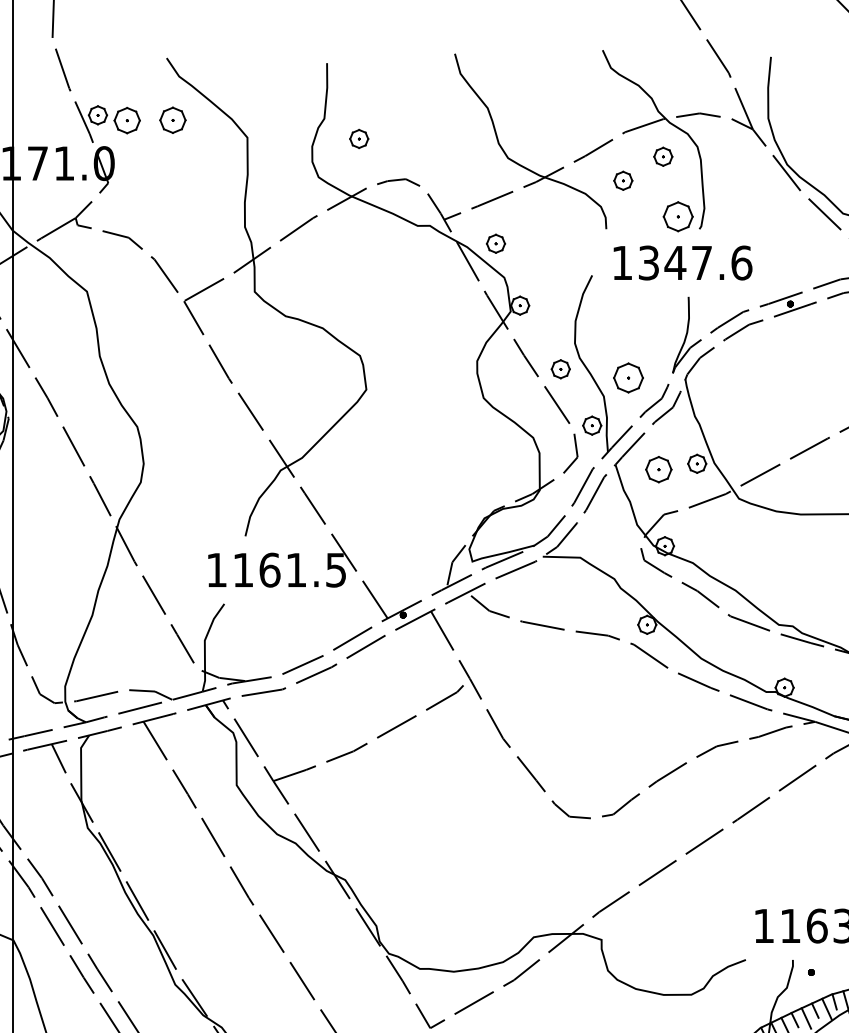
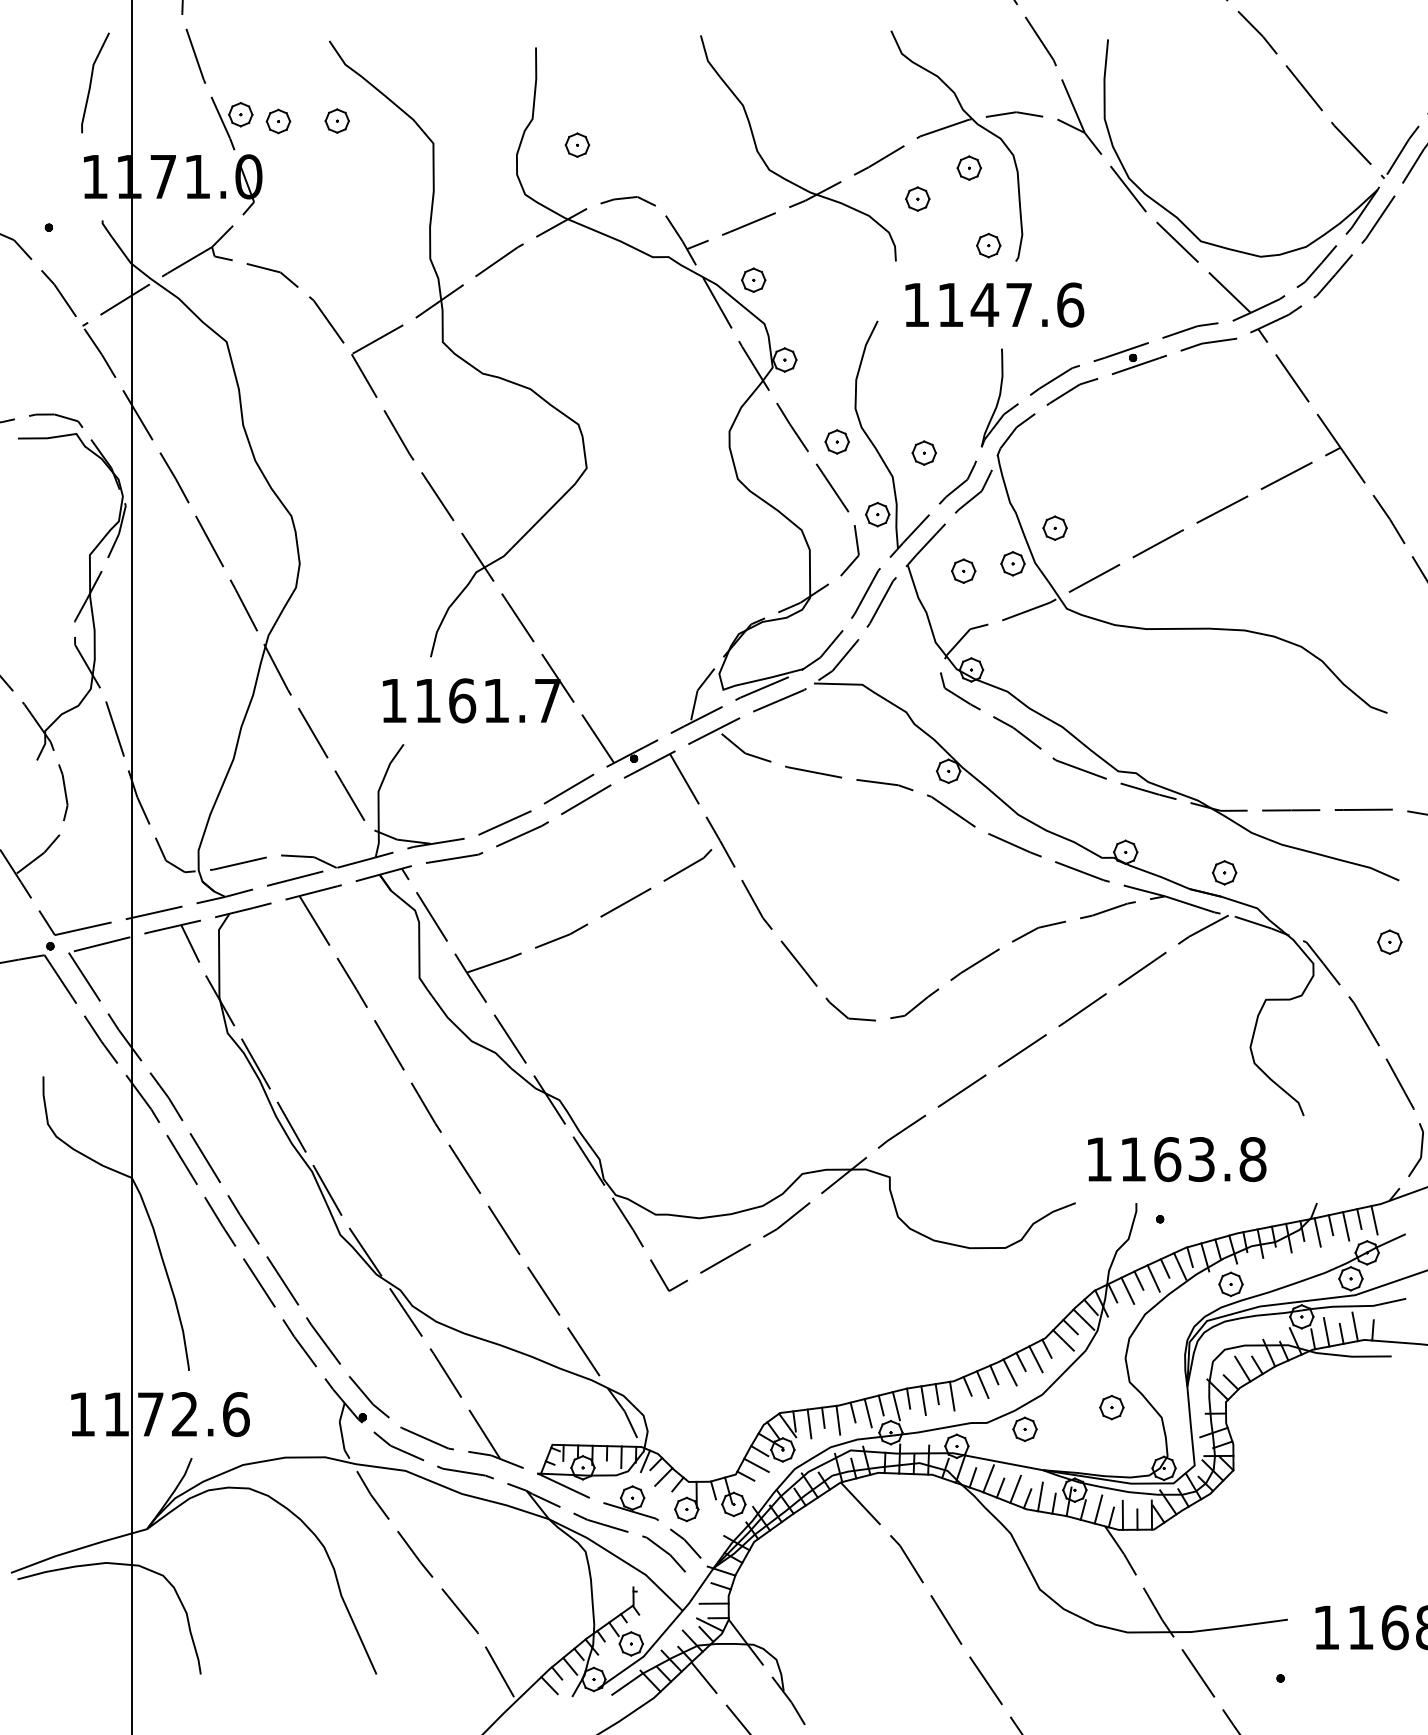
part: (172, 119) -> (336, 120), size x0.71
part: (127, 120) -> (278, 121), size x0.71
part: (678, 216) -> (988, 245), size x0.62
text: (648, 262) -> (950, 304), 1347.6 -> 1147.6
part: (627, 377) -> (923, 452), size x0.62
part: (729, 435) -> (1054, 527), added
part: (658, 469) -> (963, 570), size x0.71
text: (335, 570) -> (547, 701), 1161.5 -> 1161.7

